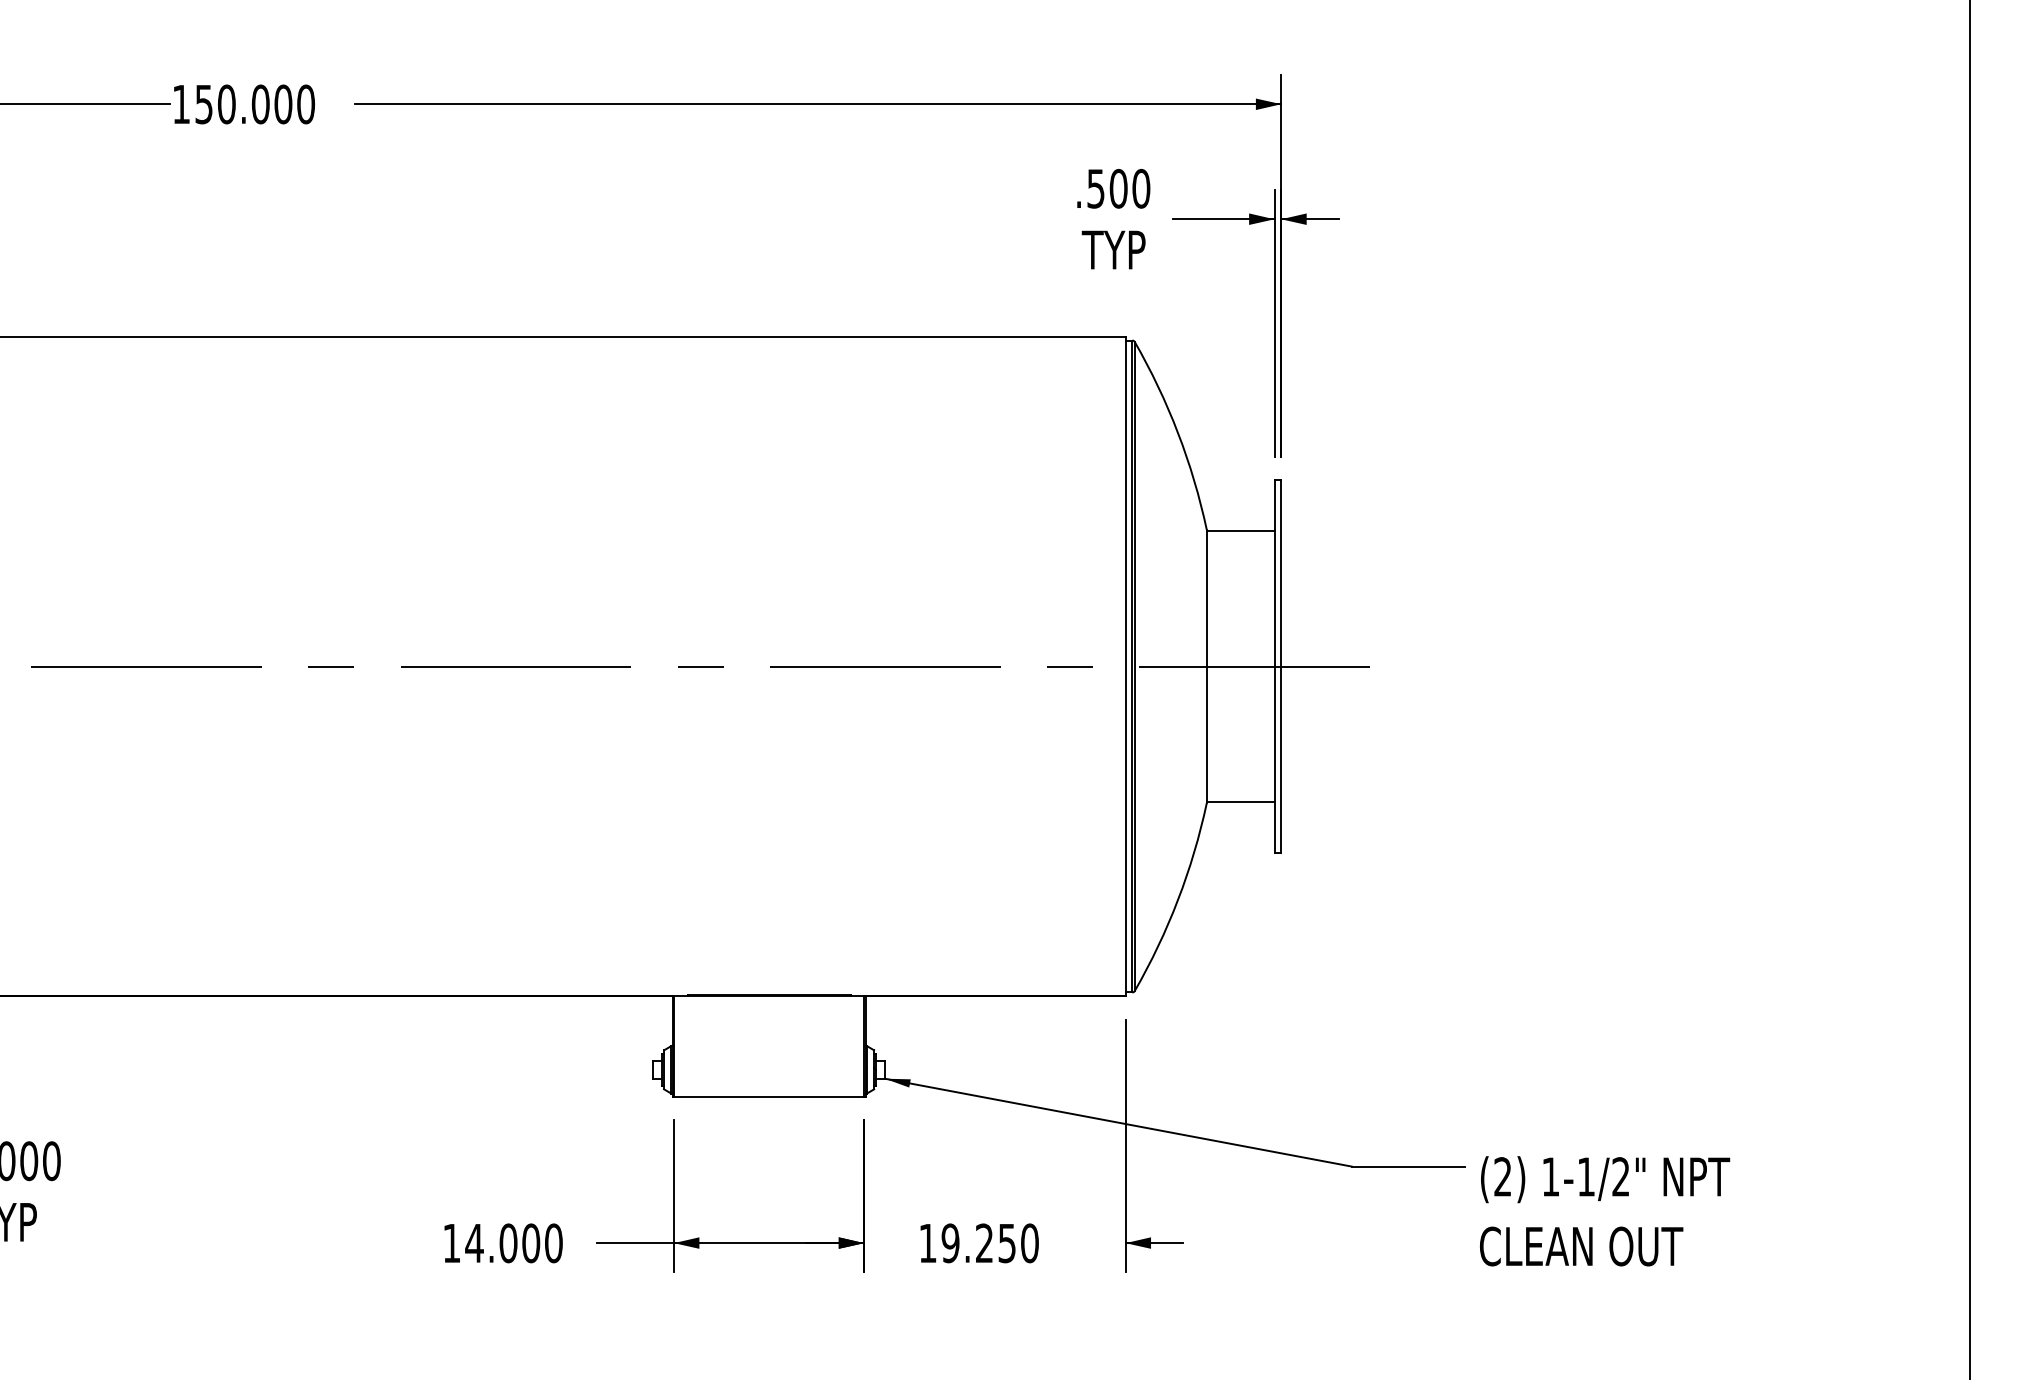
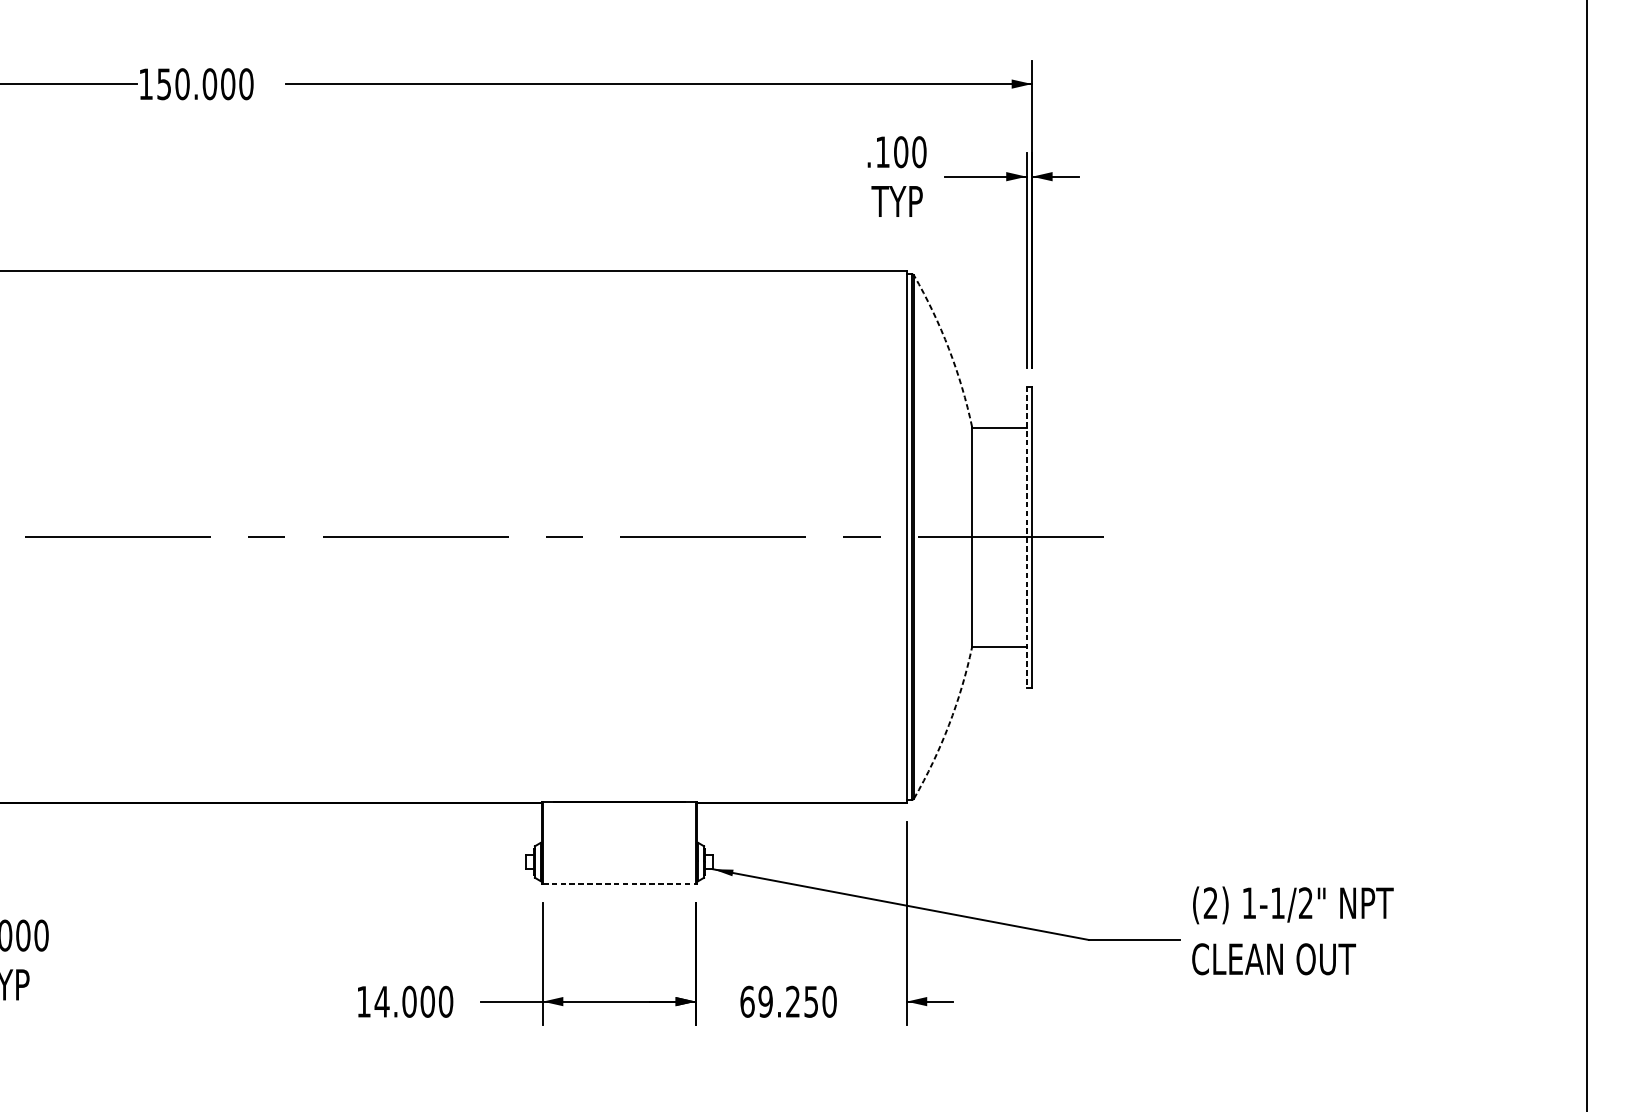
text: (1095, 188) -> (882, 151), .500 -> .100
arc: (1178, 433) -> (949, 349), solid -> dashed
line: (1274, 666) -> (1026, 537), solid -> dashed
arc: (1178, 900) -> (949, 725), solid -> dashed
line: (769, 1097) -> (619, 884), solid -> dashed
text: (1605, 1211) -> (1293, 931), moved
text: (928, 1243) -> (747, 1001), 19.250 -> 69.250

